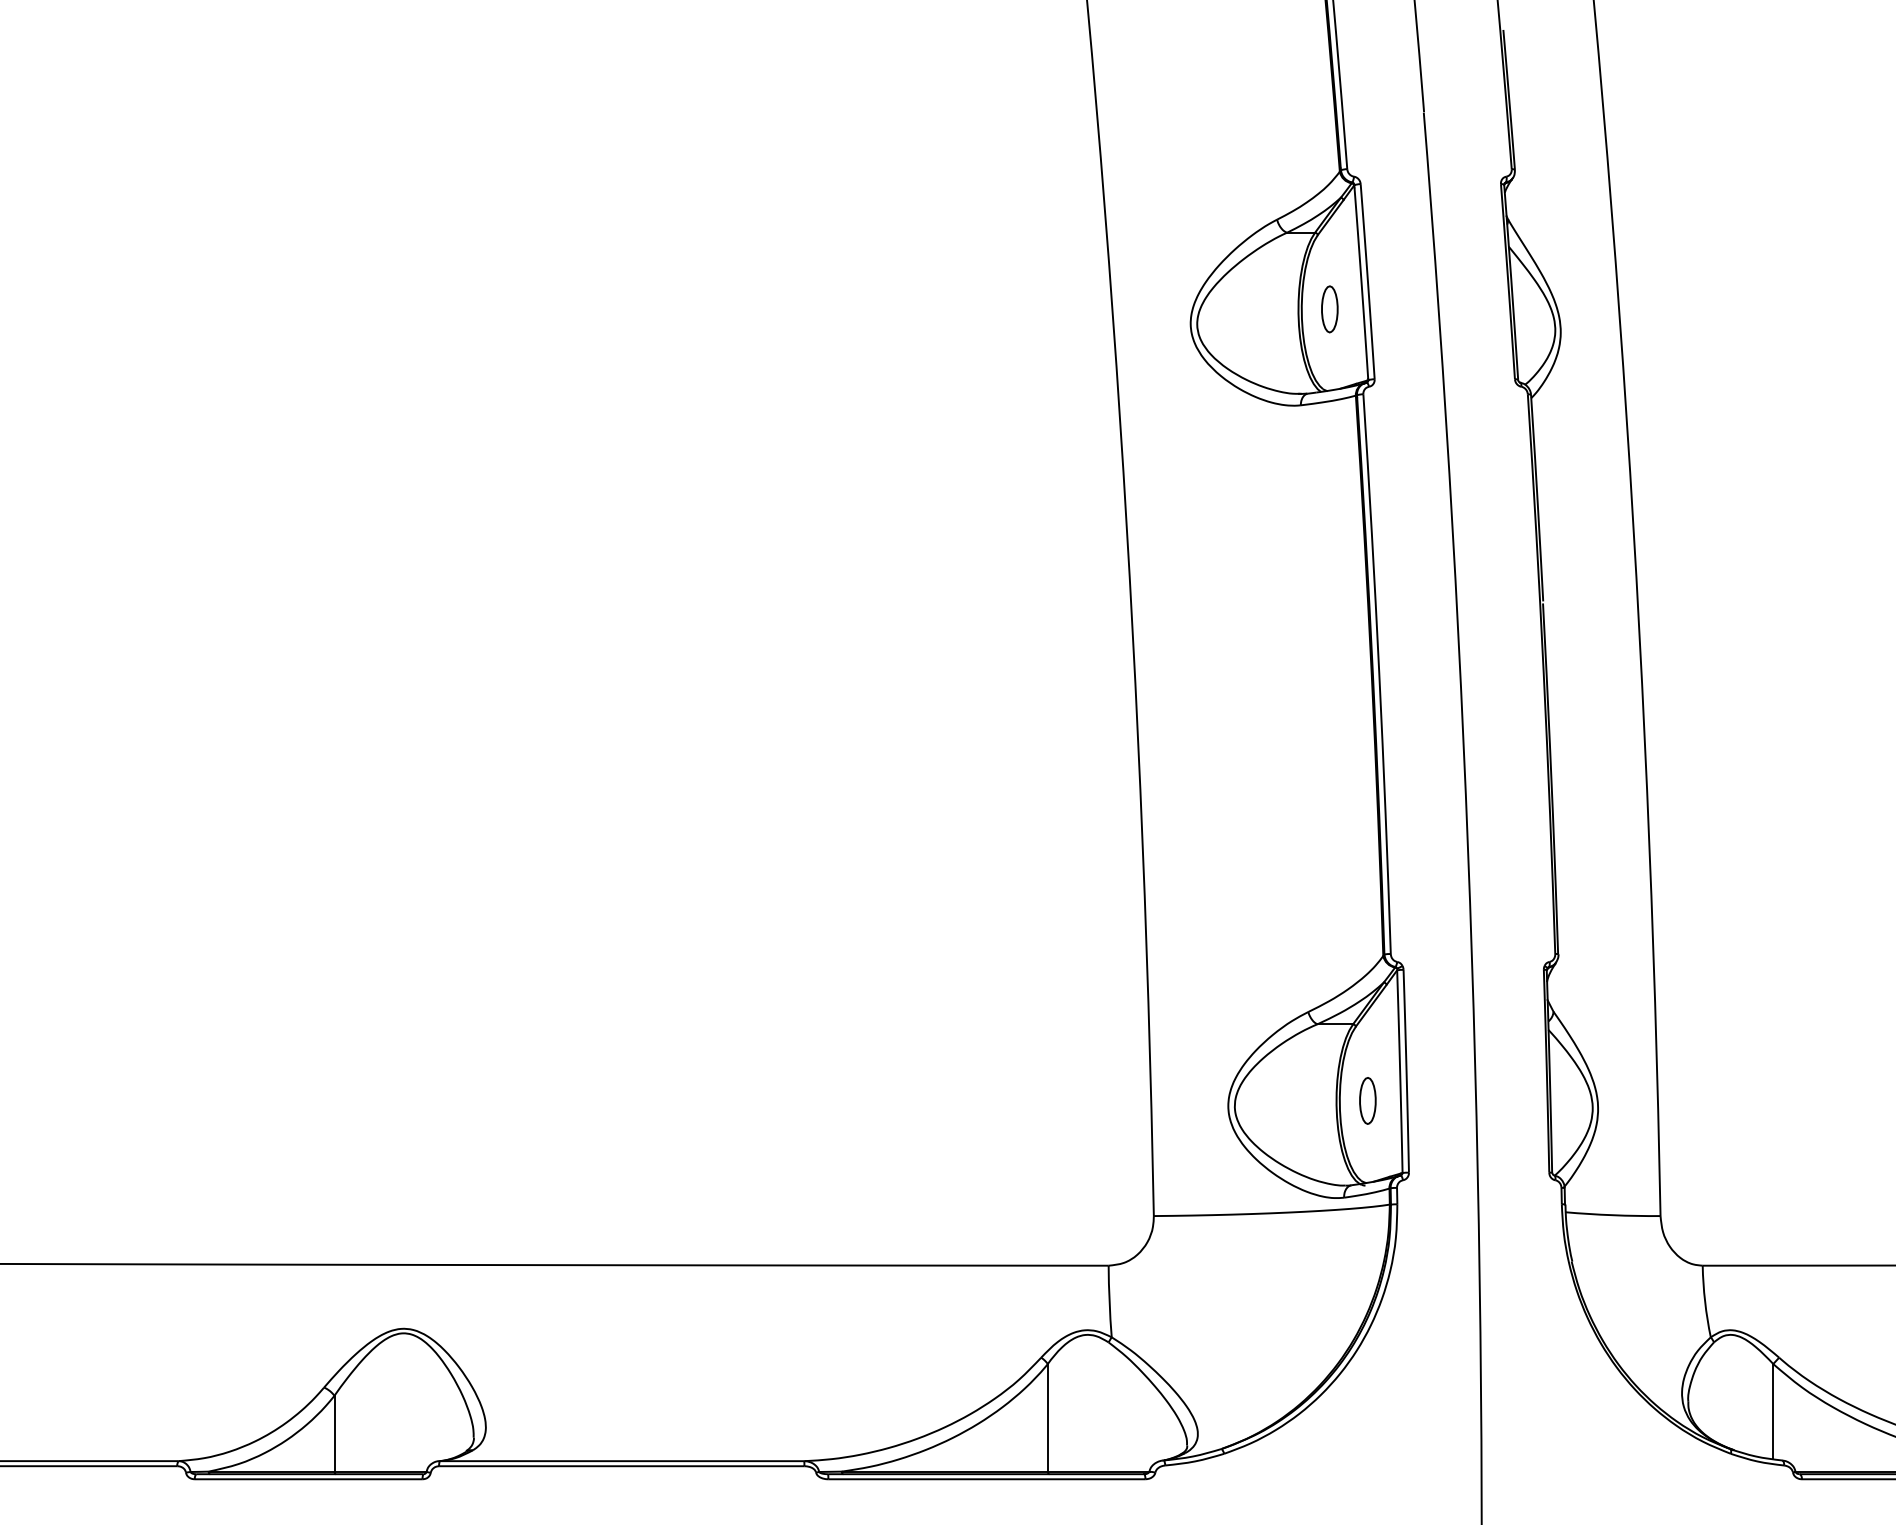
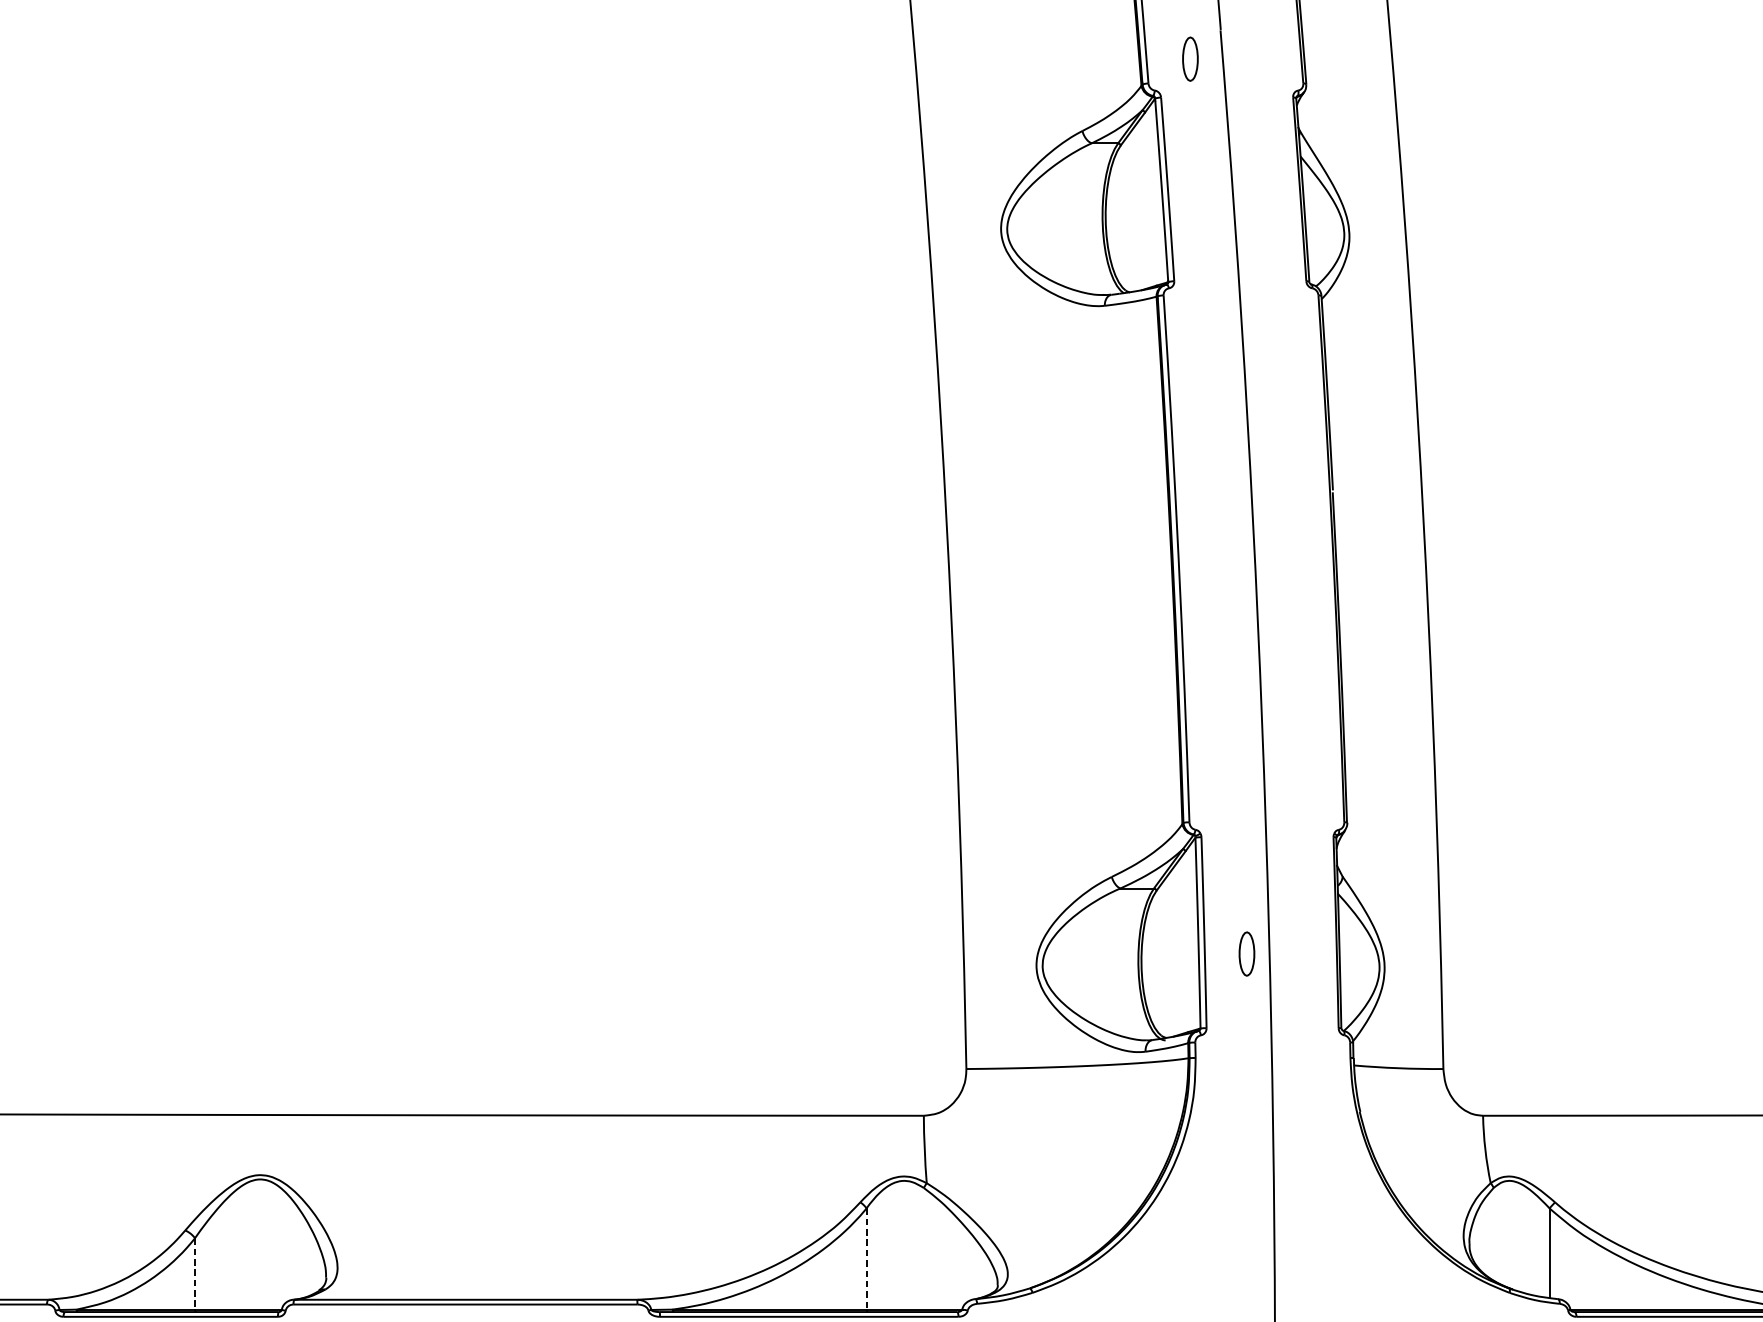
part: (1329, 309) -> (1190, 59), moved
part: (1367, 1100) -> (1246, 953), moved
line: (1047, 1417) -> (866, 1258), solid -> dashed
line: (334, 1433) -> (195, 1273), solid -> dashed

